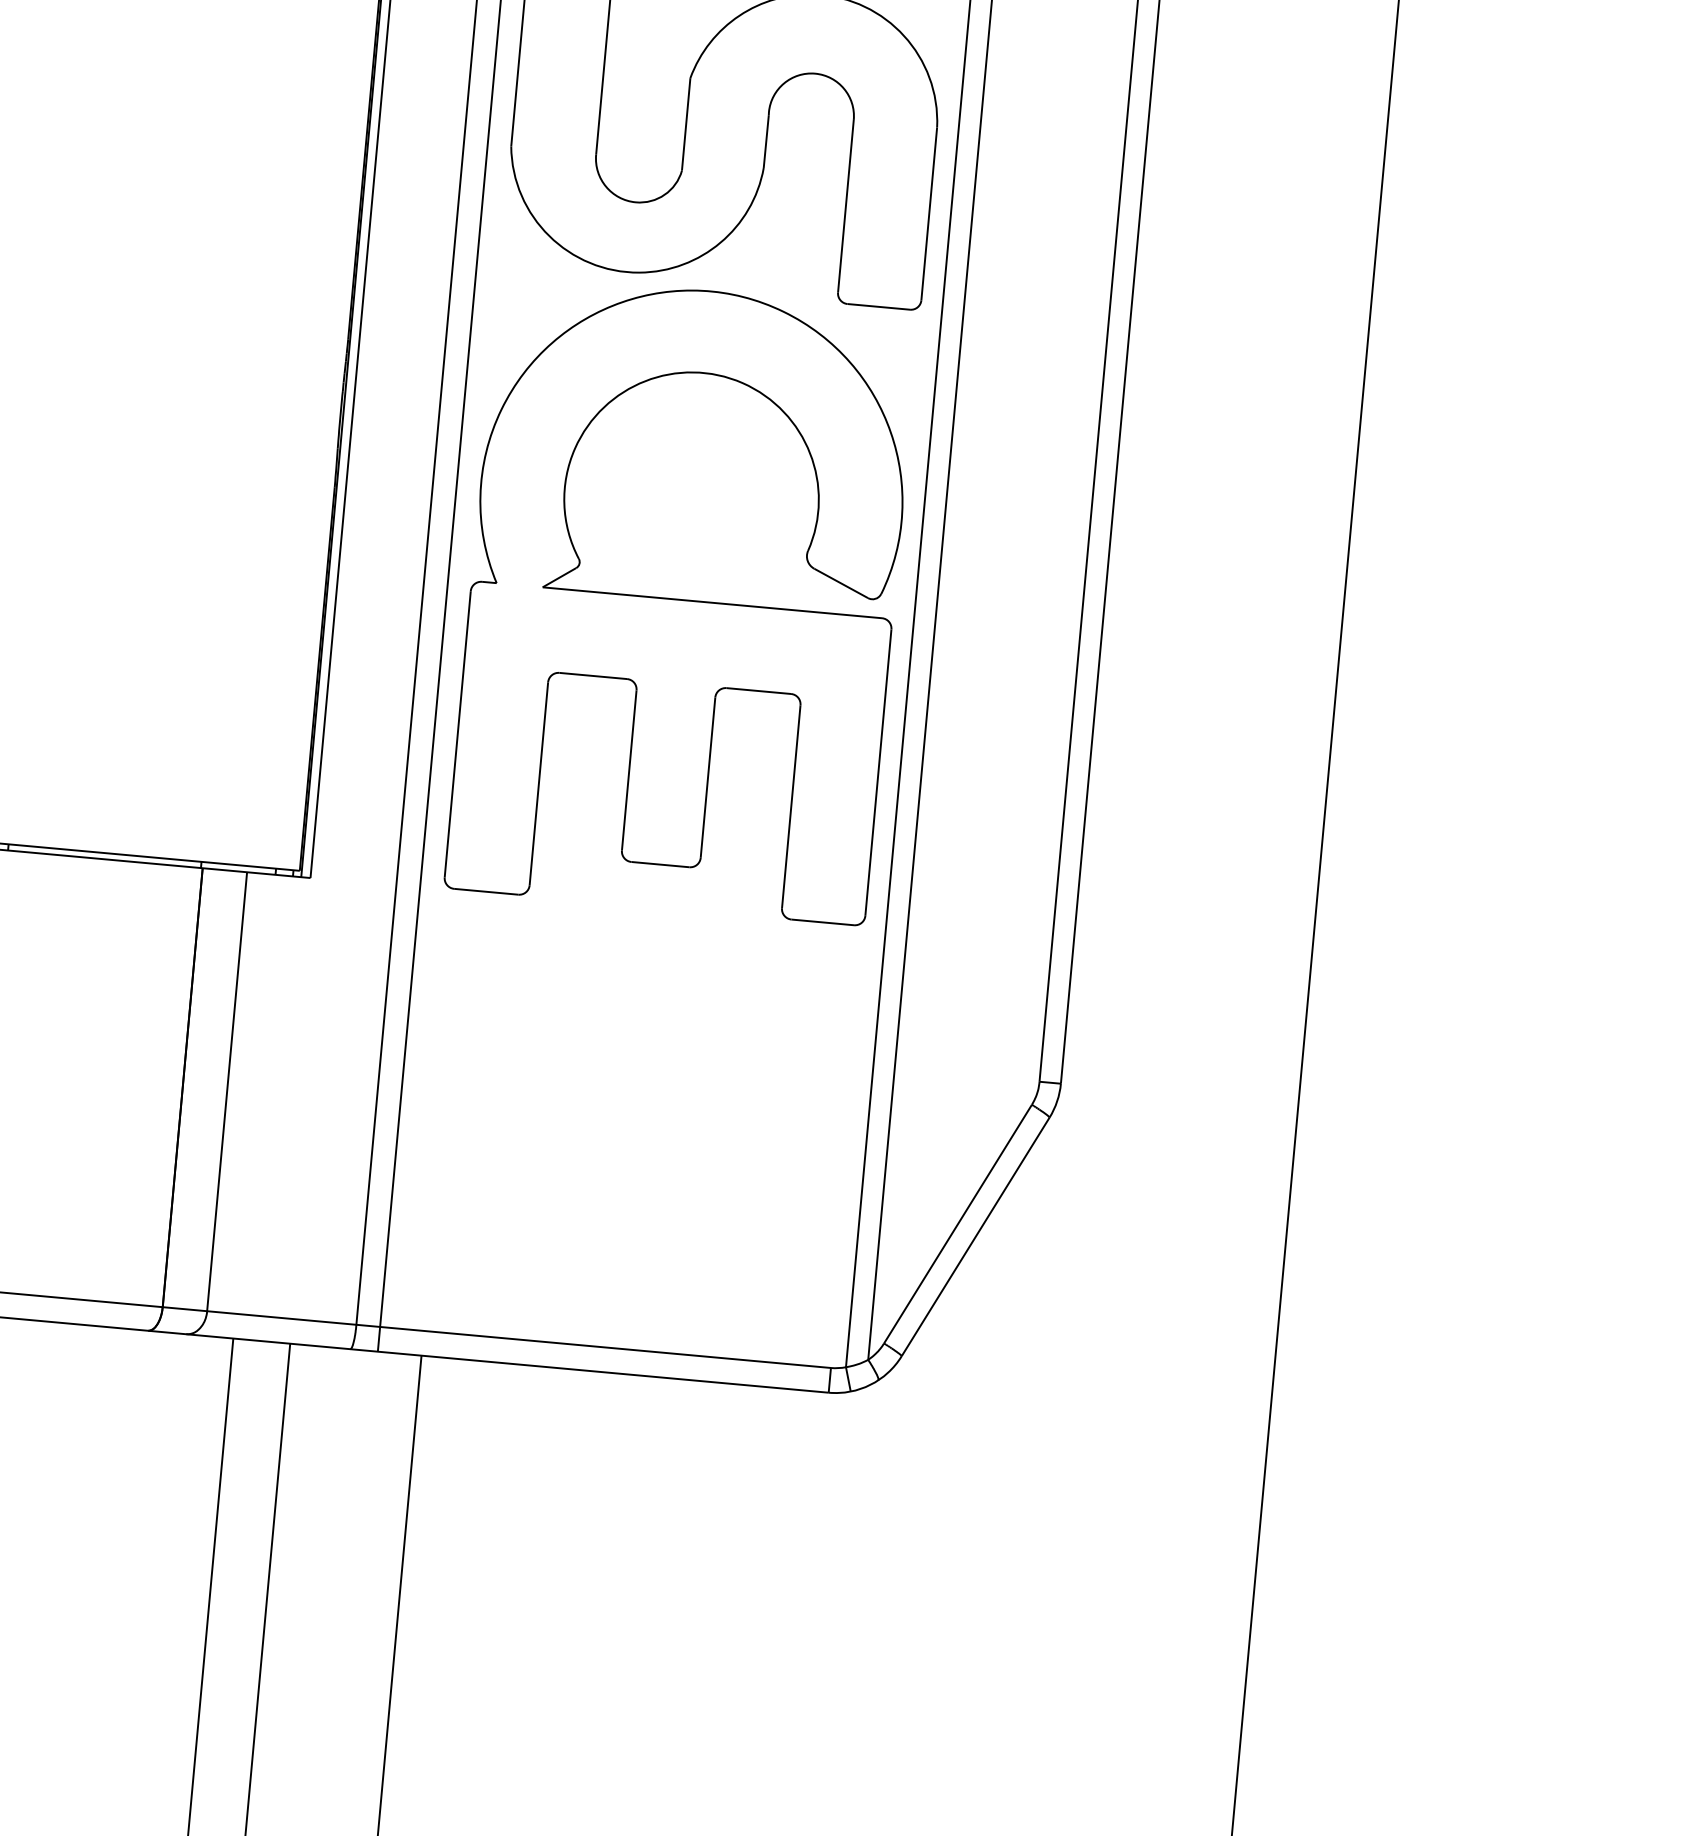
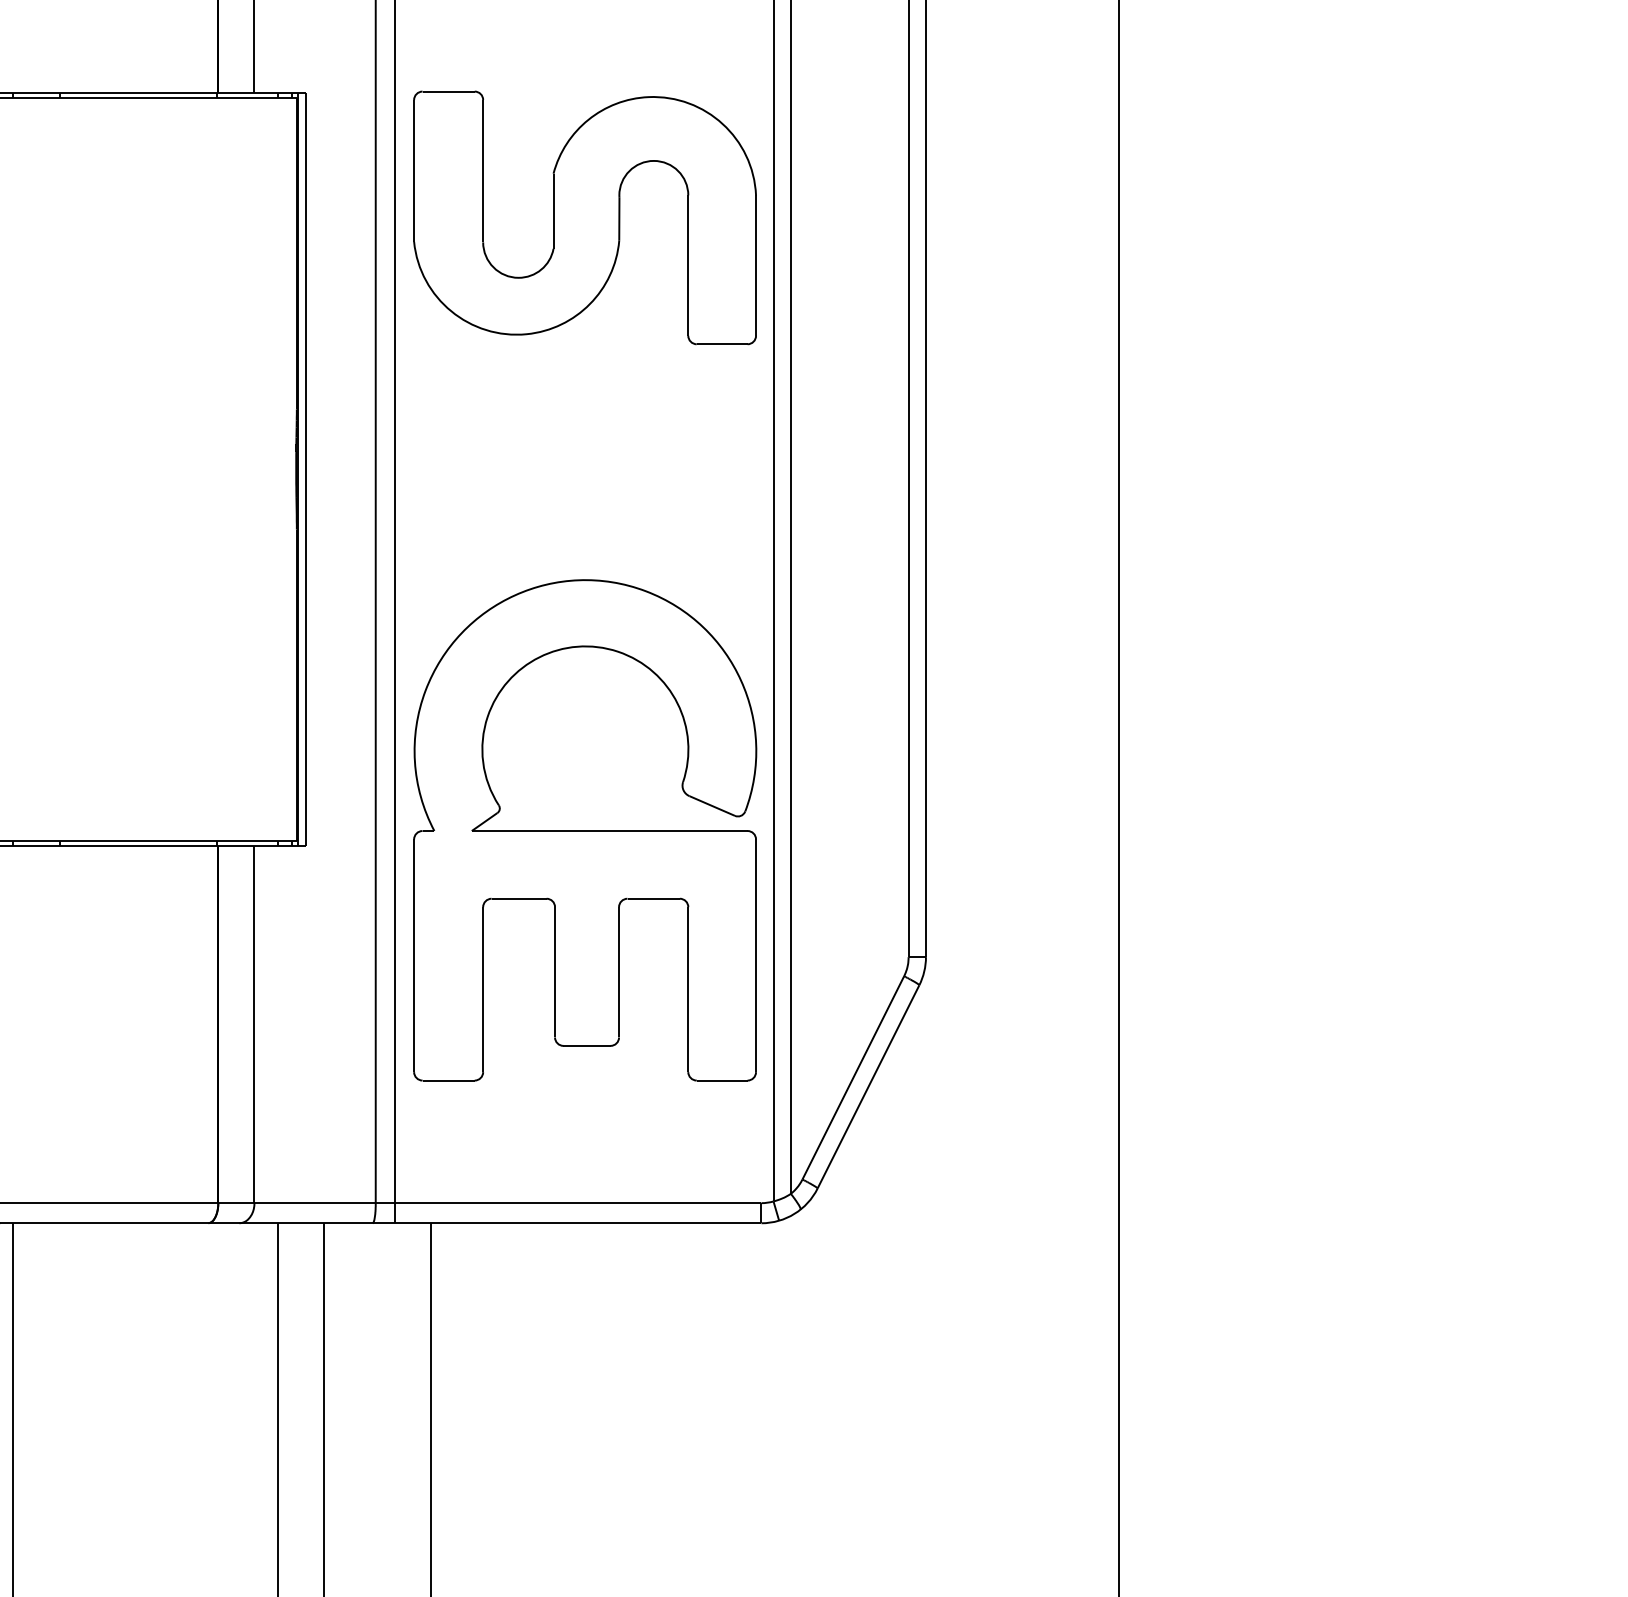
part: (682, 599) -> (585, 830), moved

